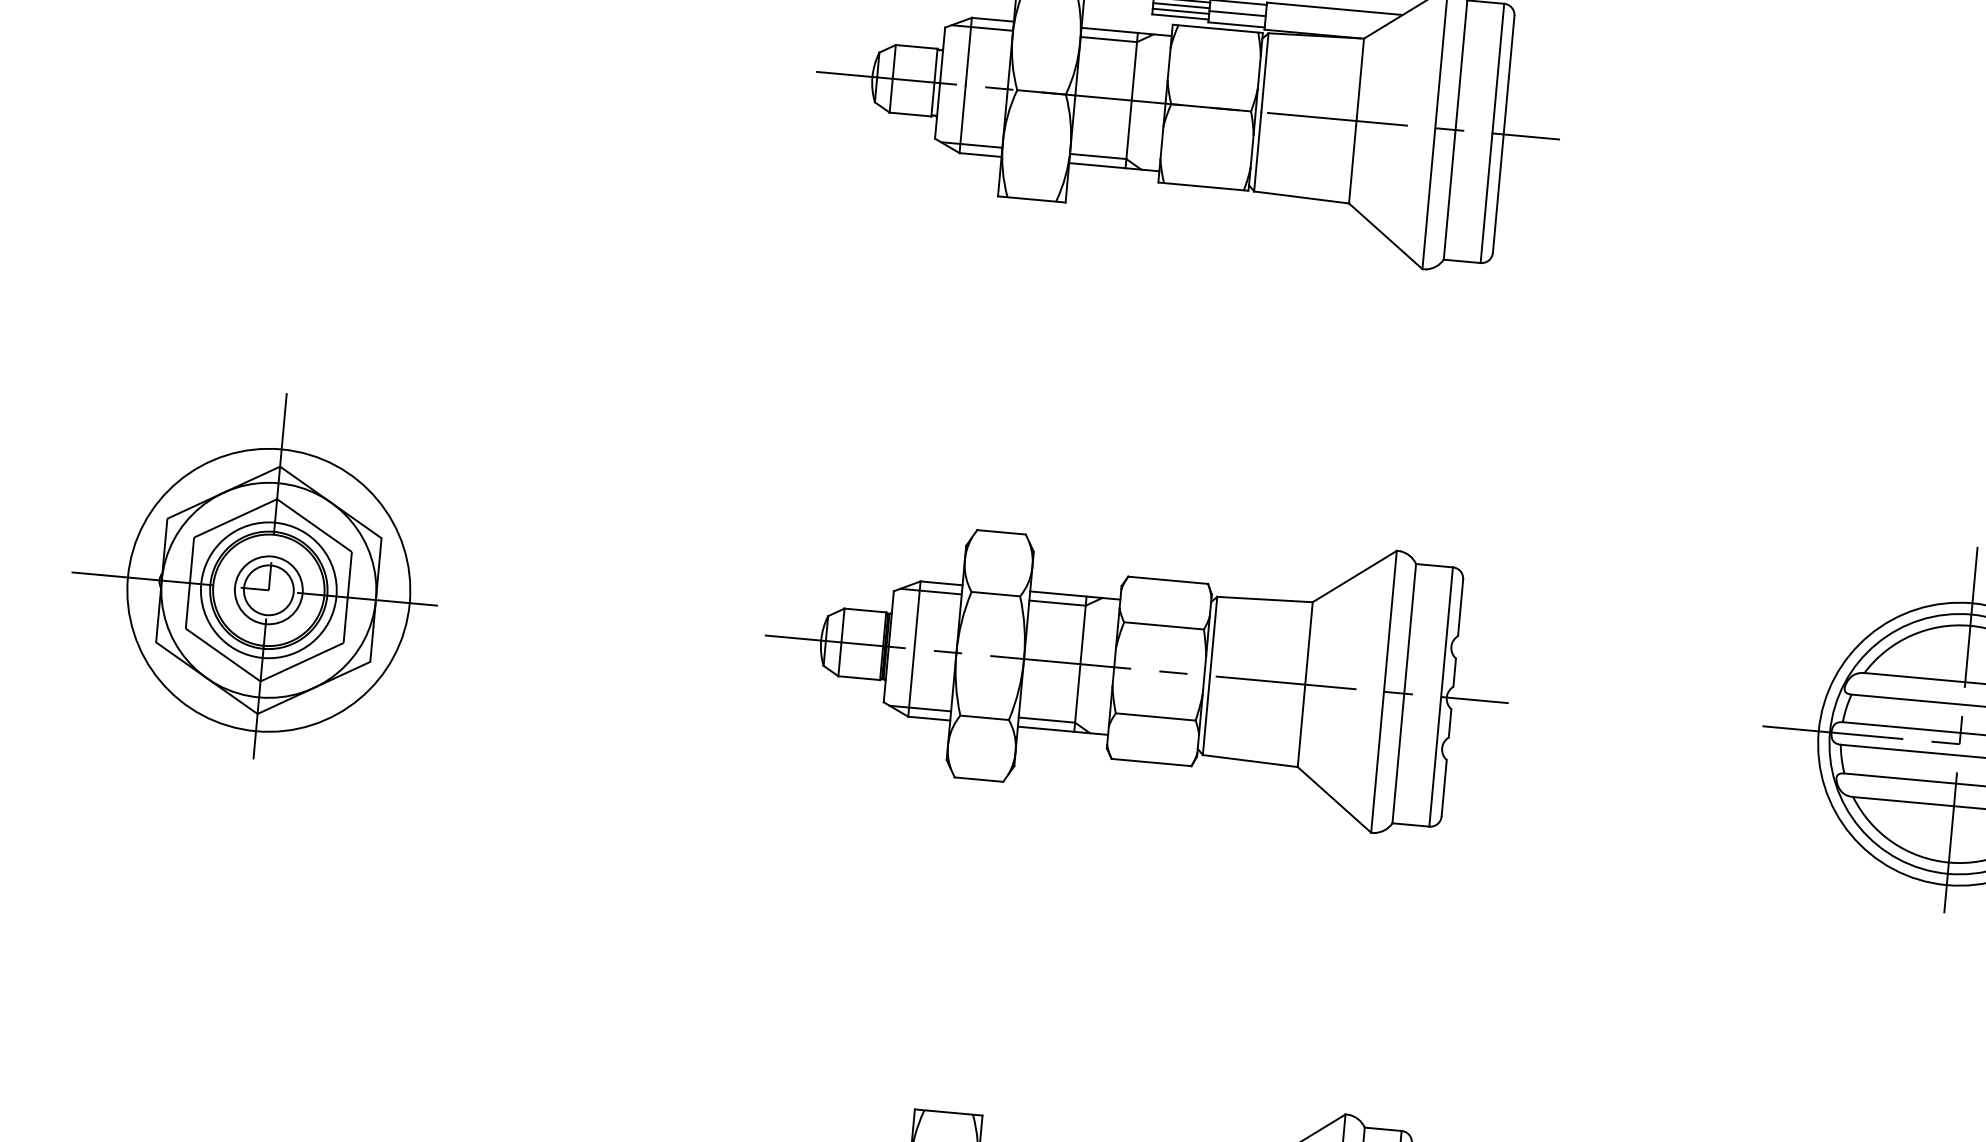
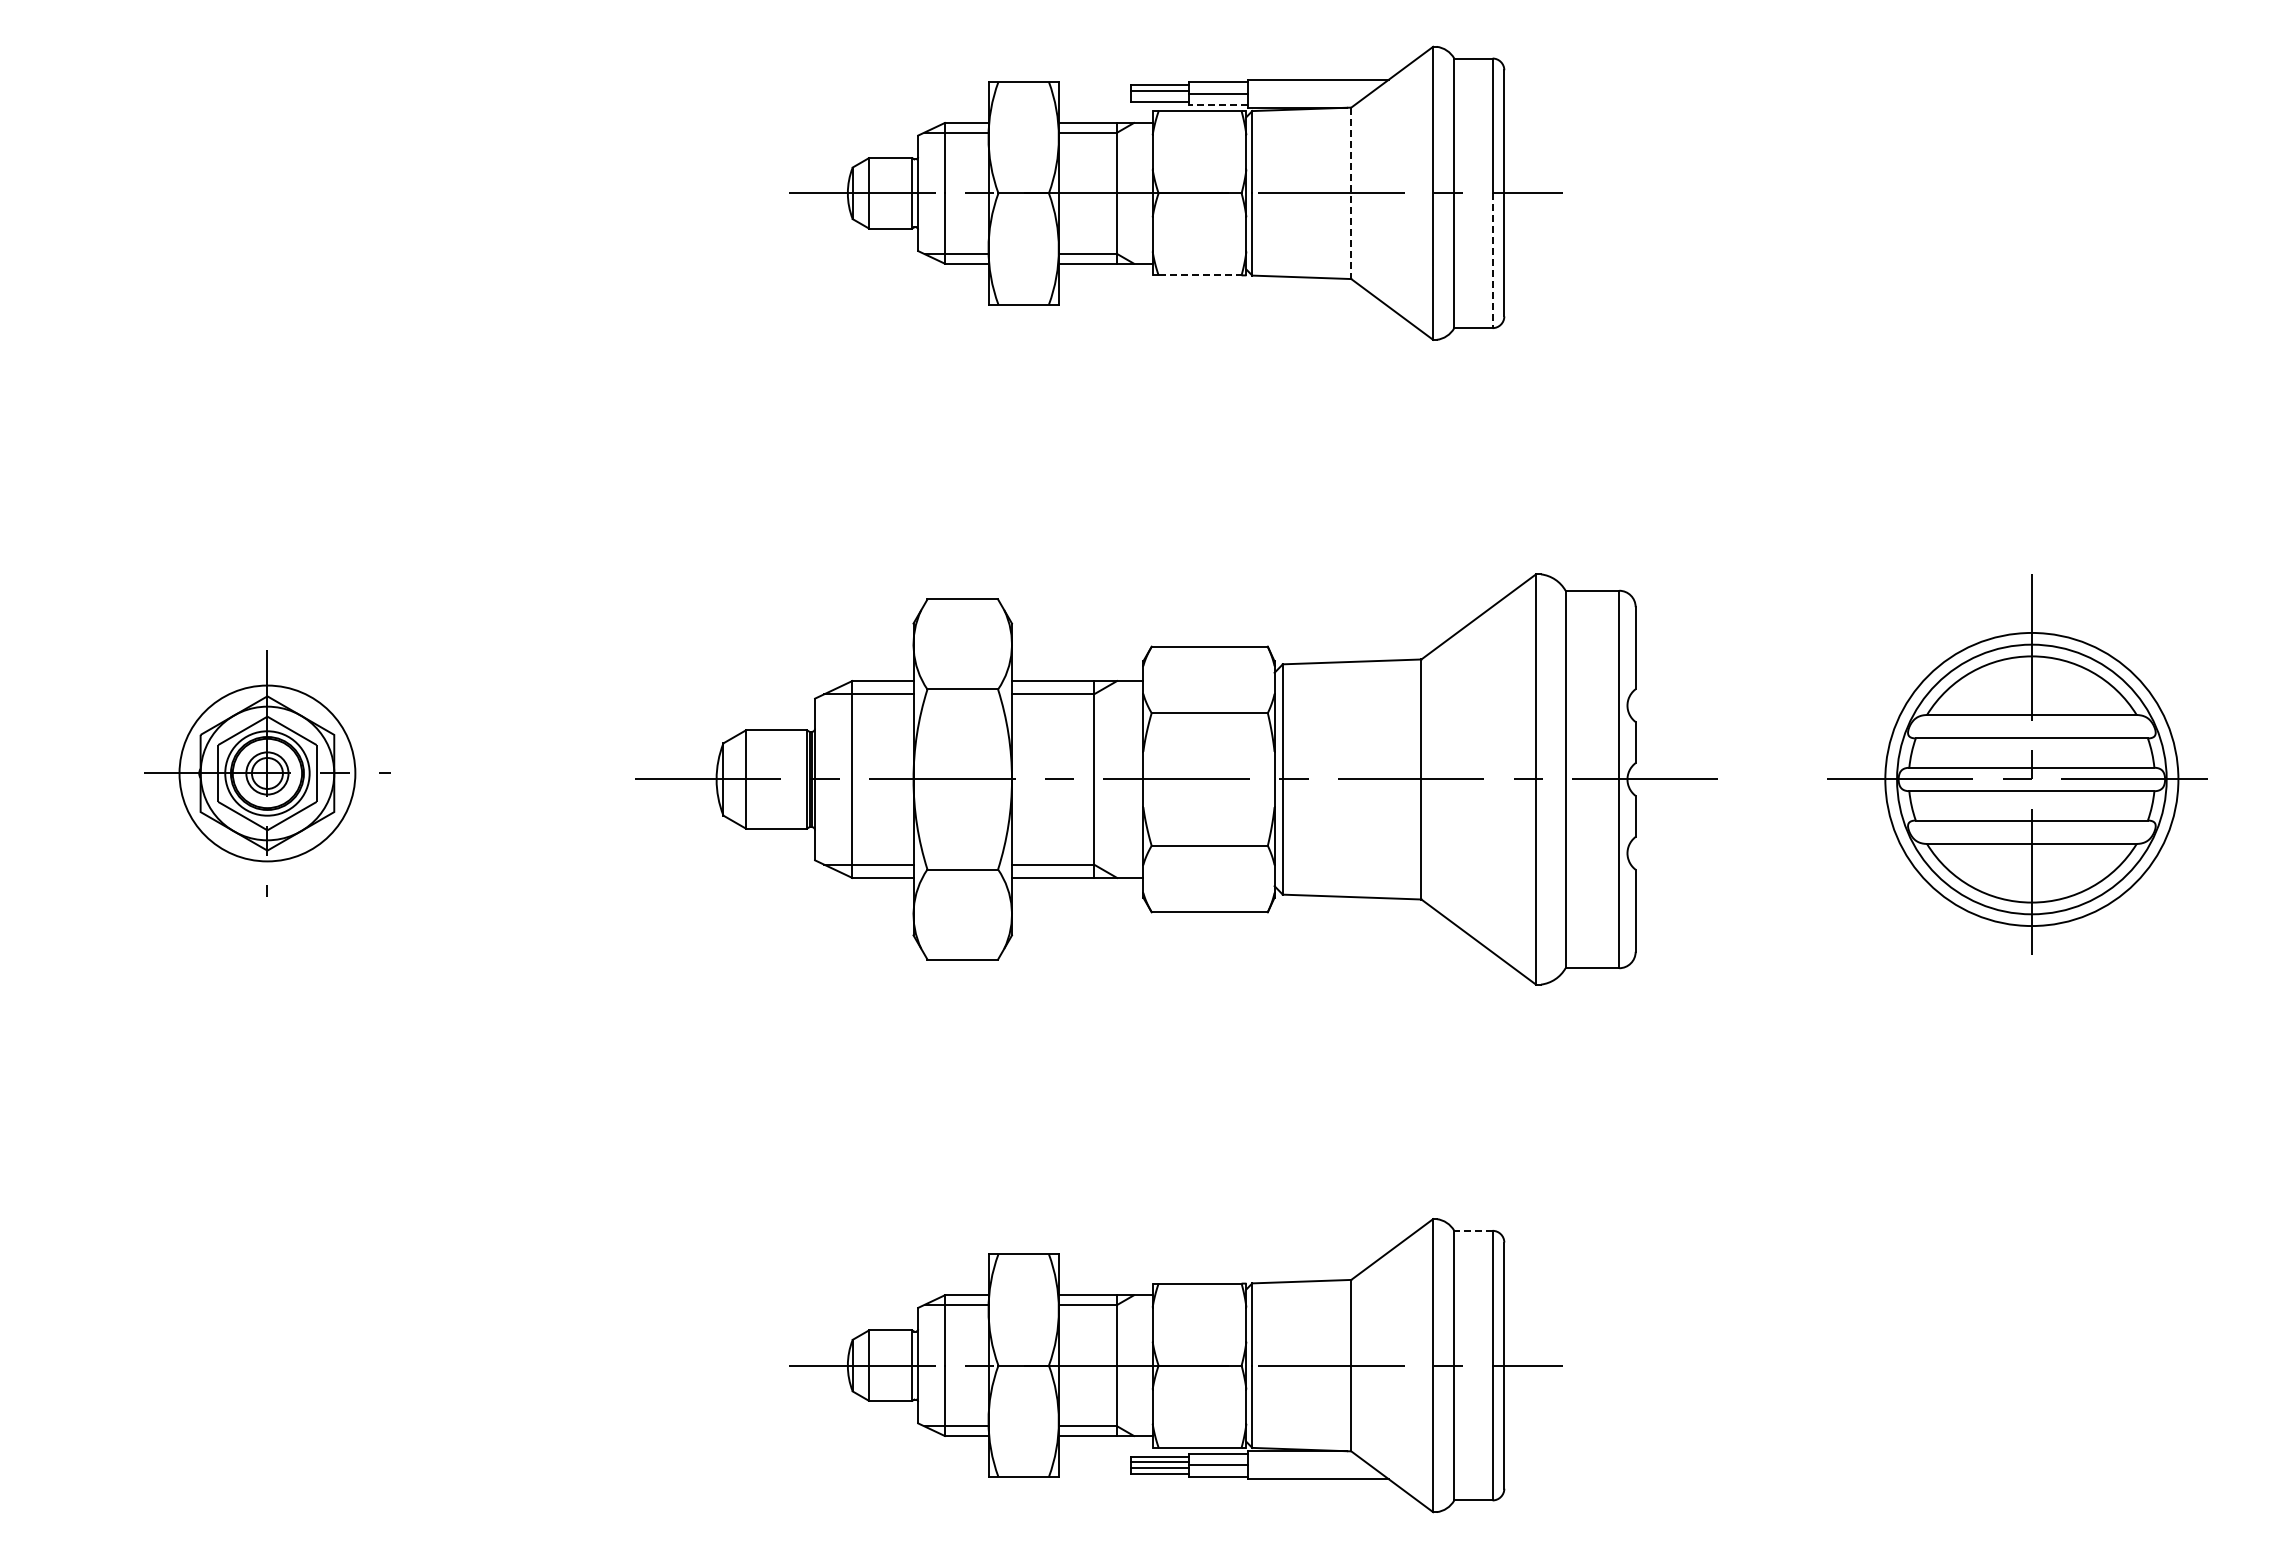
line: (1180, 11) -> (1159, 96), removed
line: (1236, 24) -> (1218, 105), solid -> dashed
line: (1356, 121) -> (1351, 193), solid -> dashed
line: (1204, 186) -> (1200, 275), solid -> dashed
line: (1486, 198) -> (1492, 261), solid -> dashed
part: (255, 574) -> (258, 764), size x0.6
part: (1136, 669) -> (1175, 779), size x1.4
line: (1382, 1128) -> (1472, 1230), solid -> dashed

